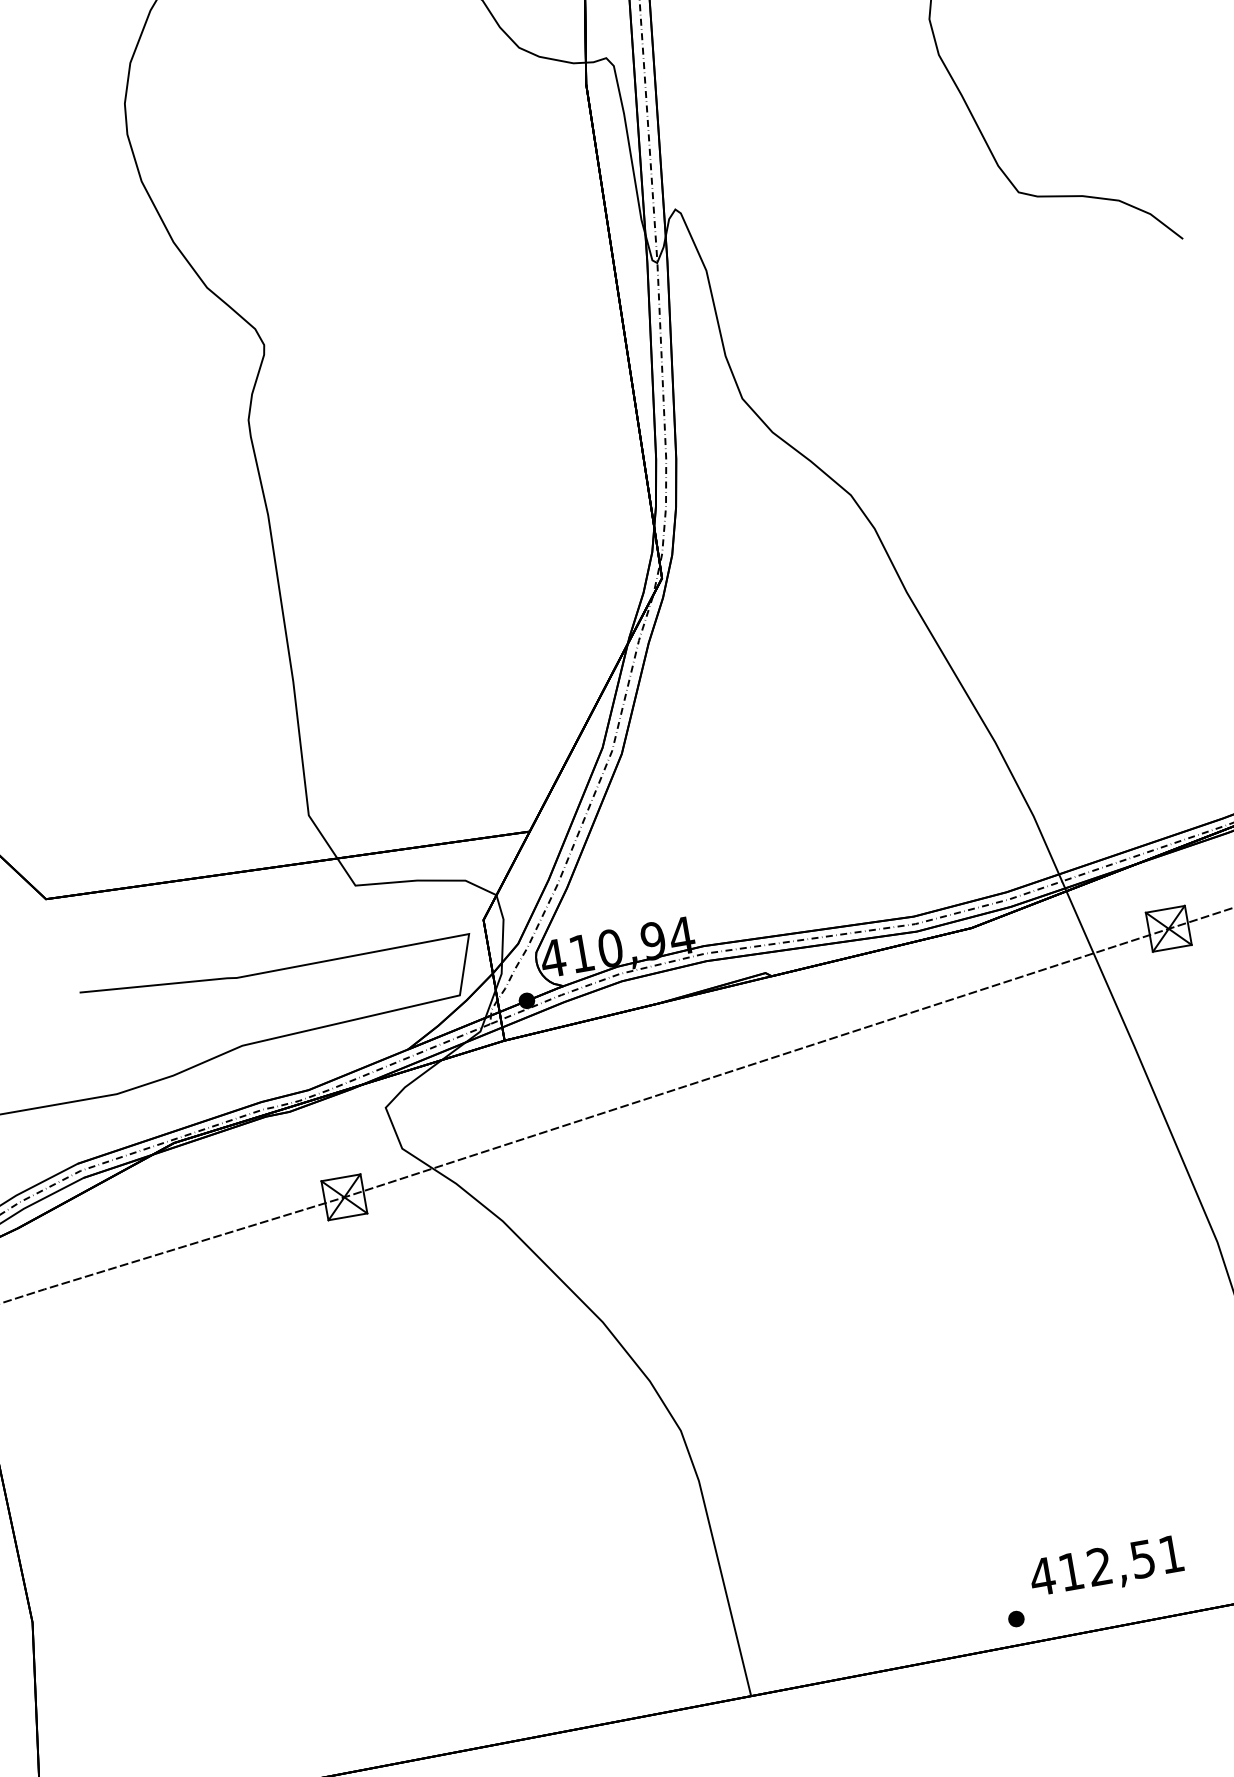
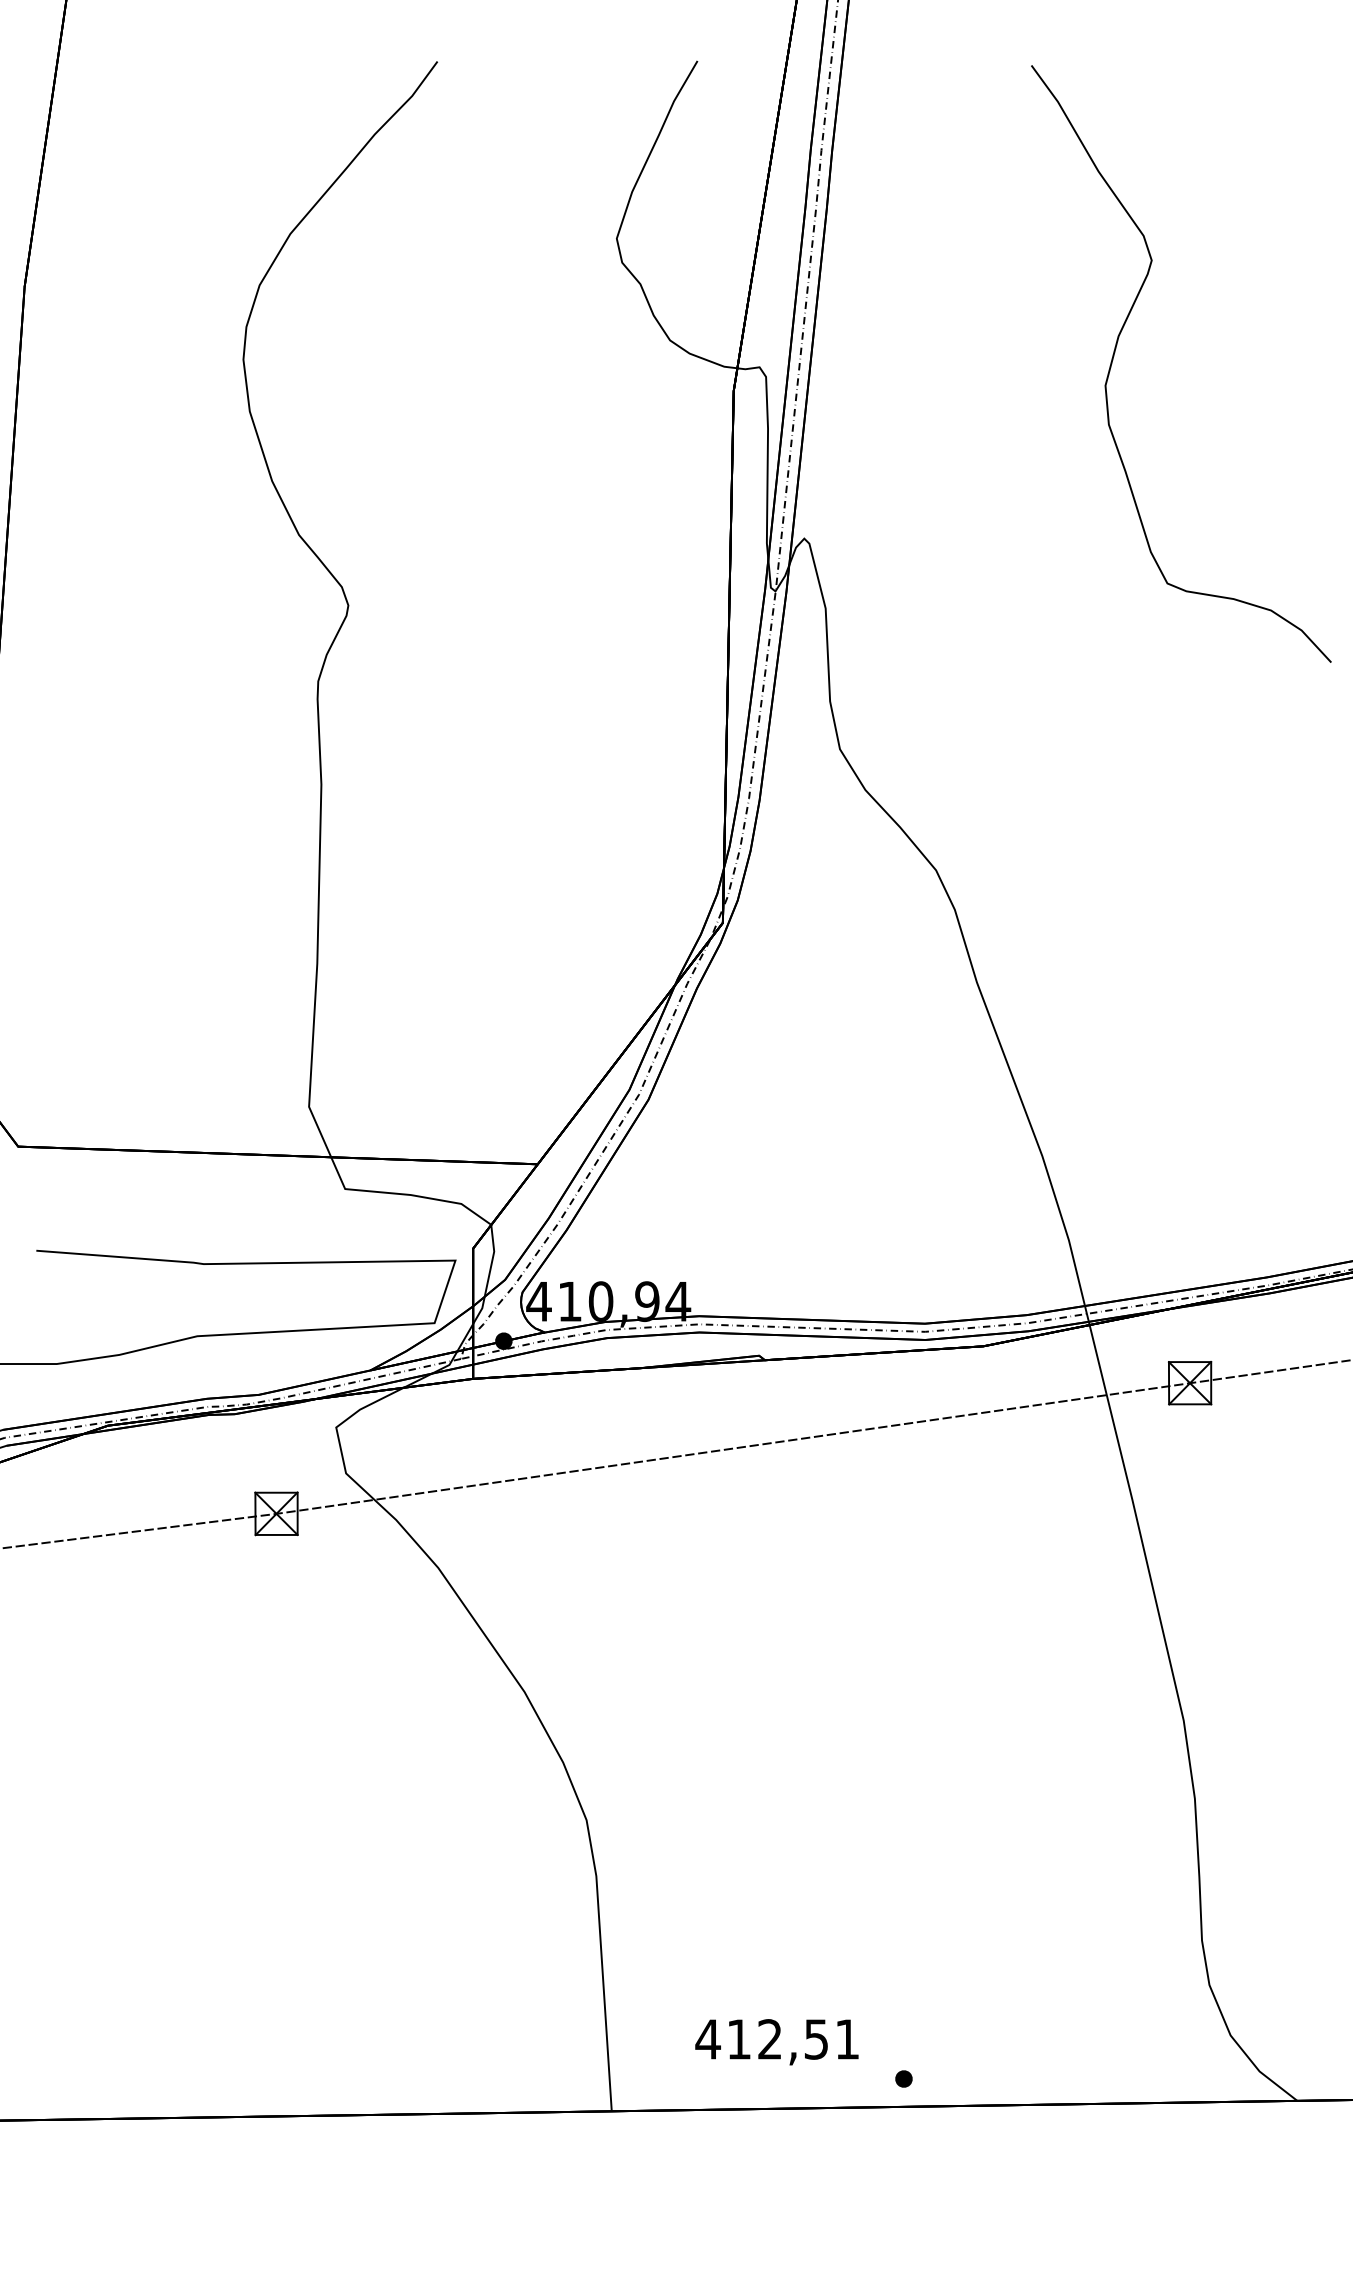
text: (1106, 1568) -> (776, 2042), moved

